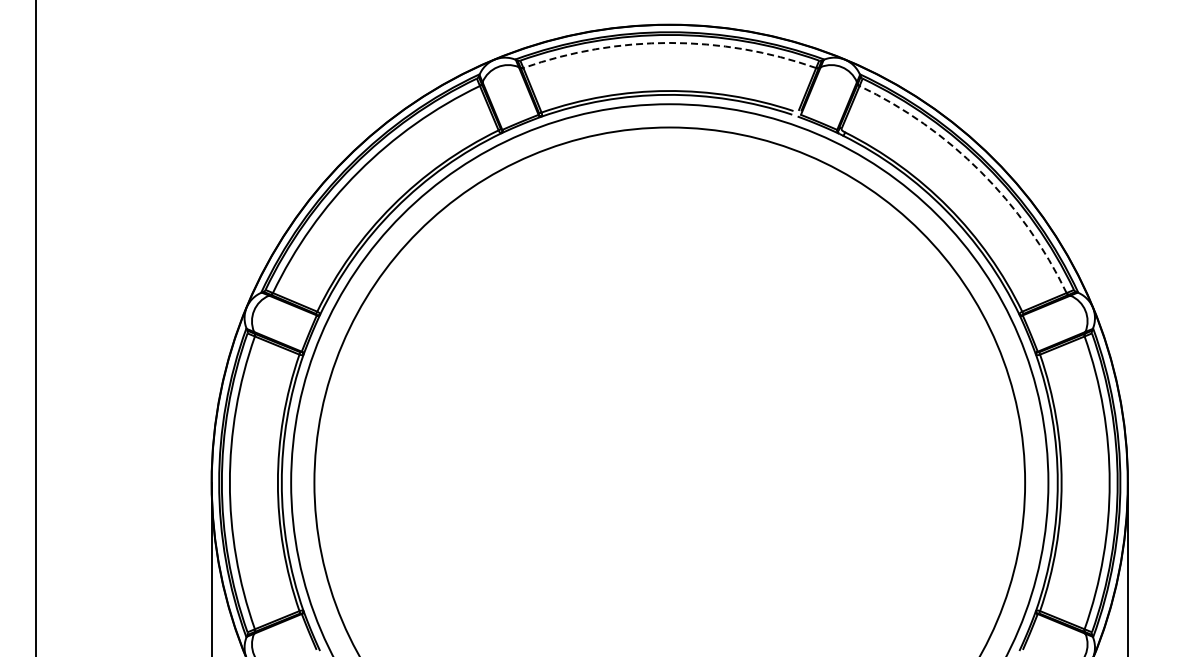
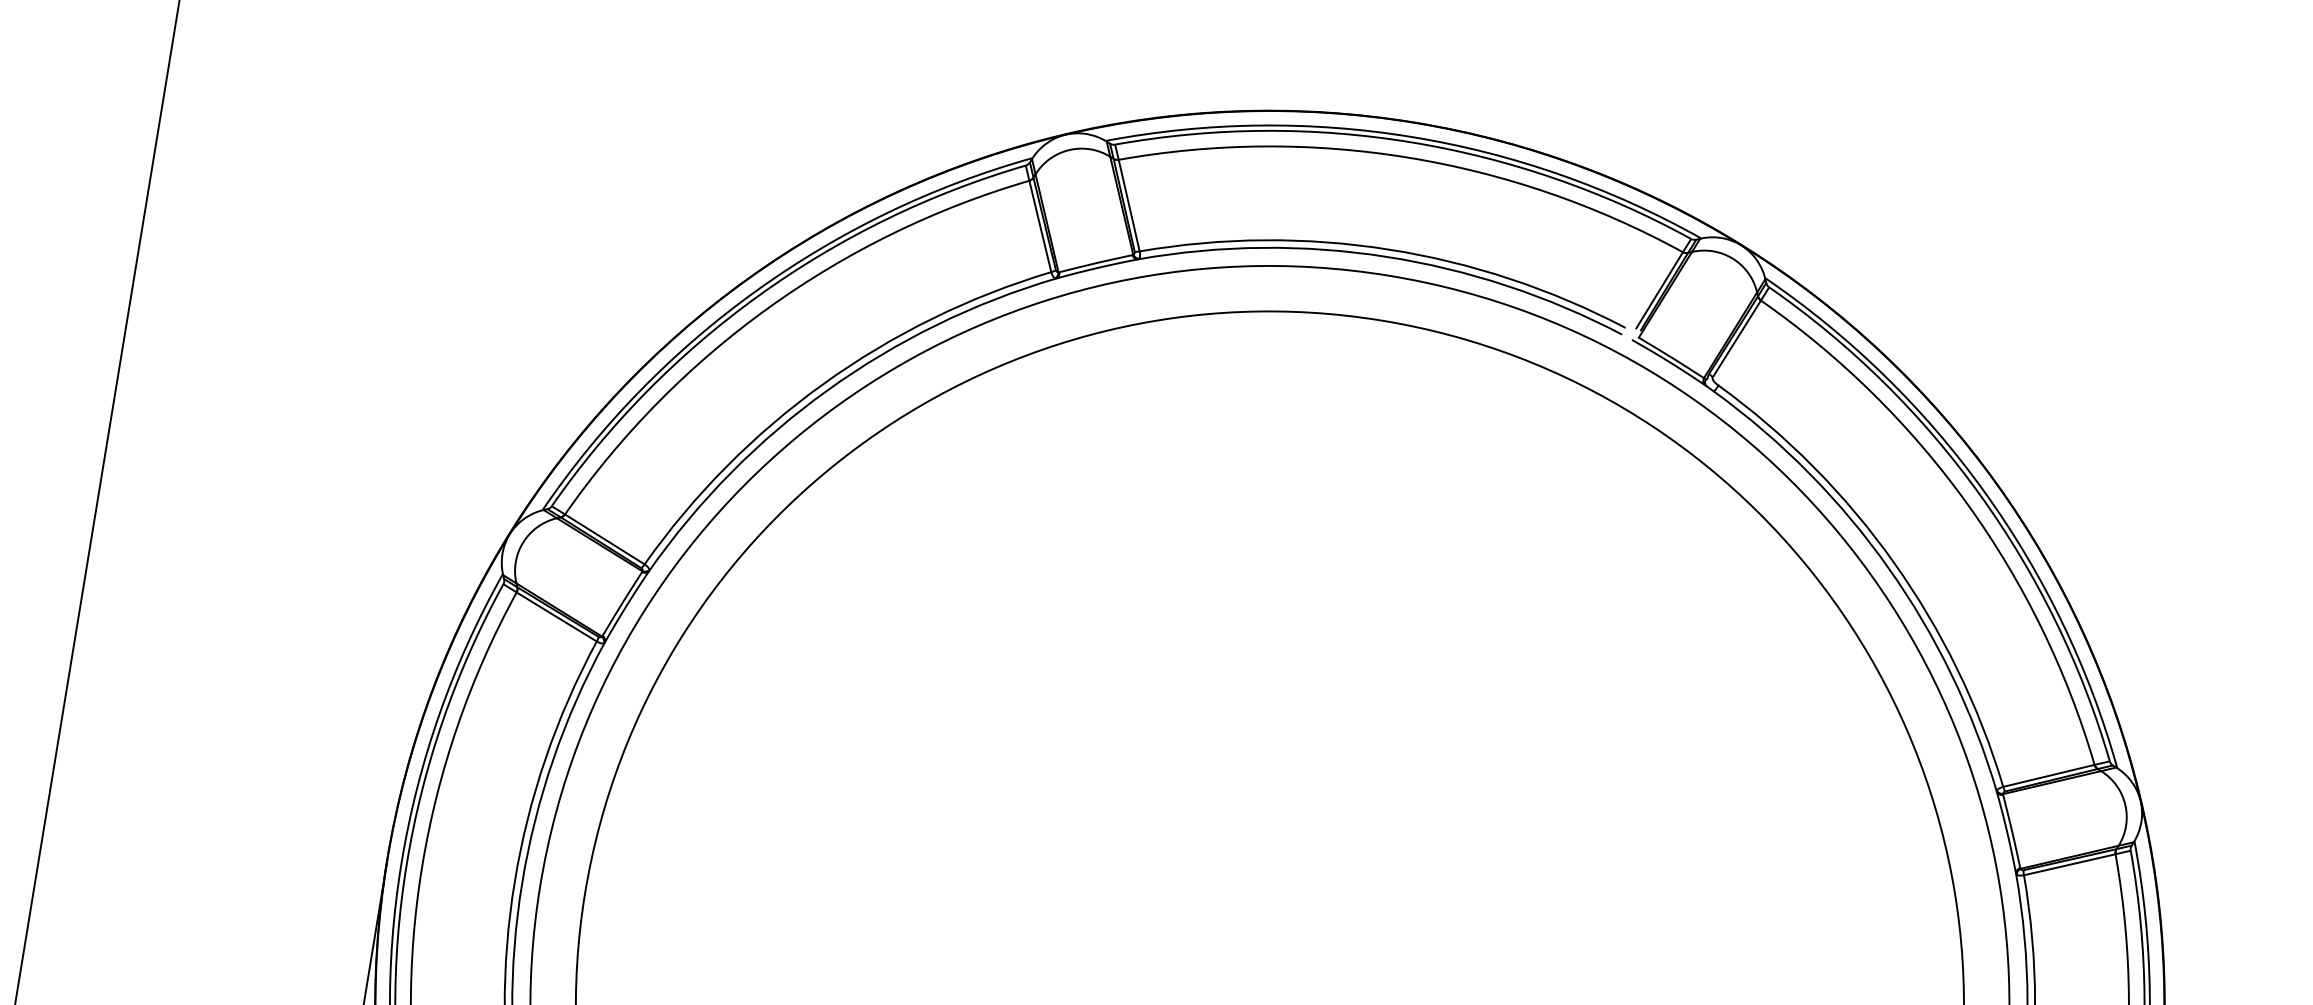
arc: (669, 42) -> (1408, 156), dashed -> solid
arc: (980, 171) -> (1966, 503), dashed -> solid

